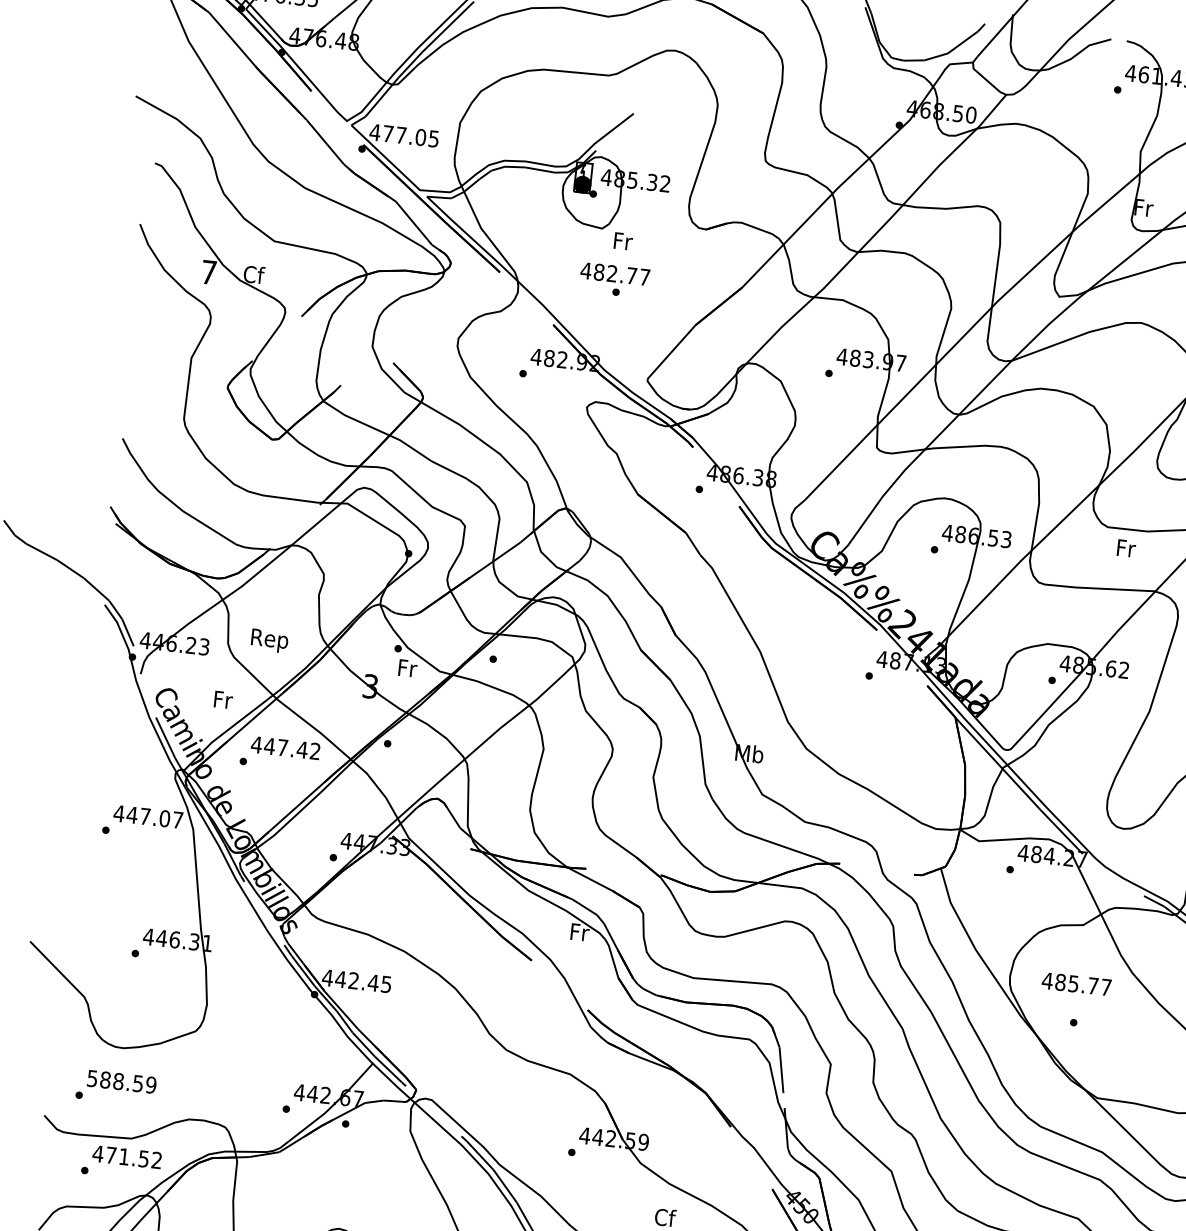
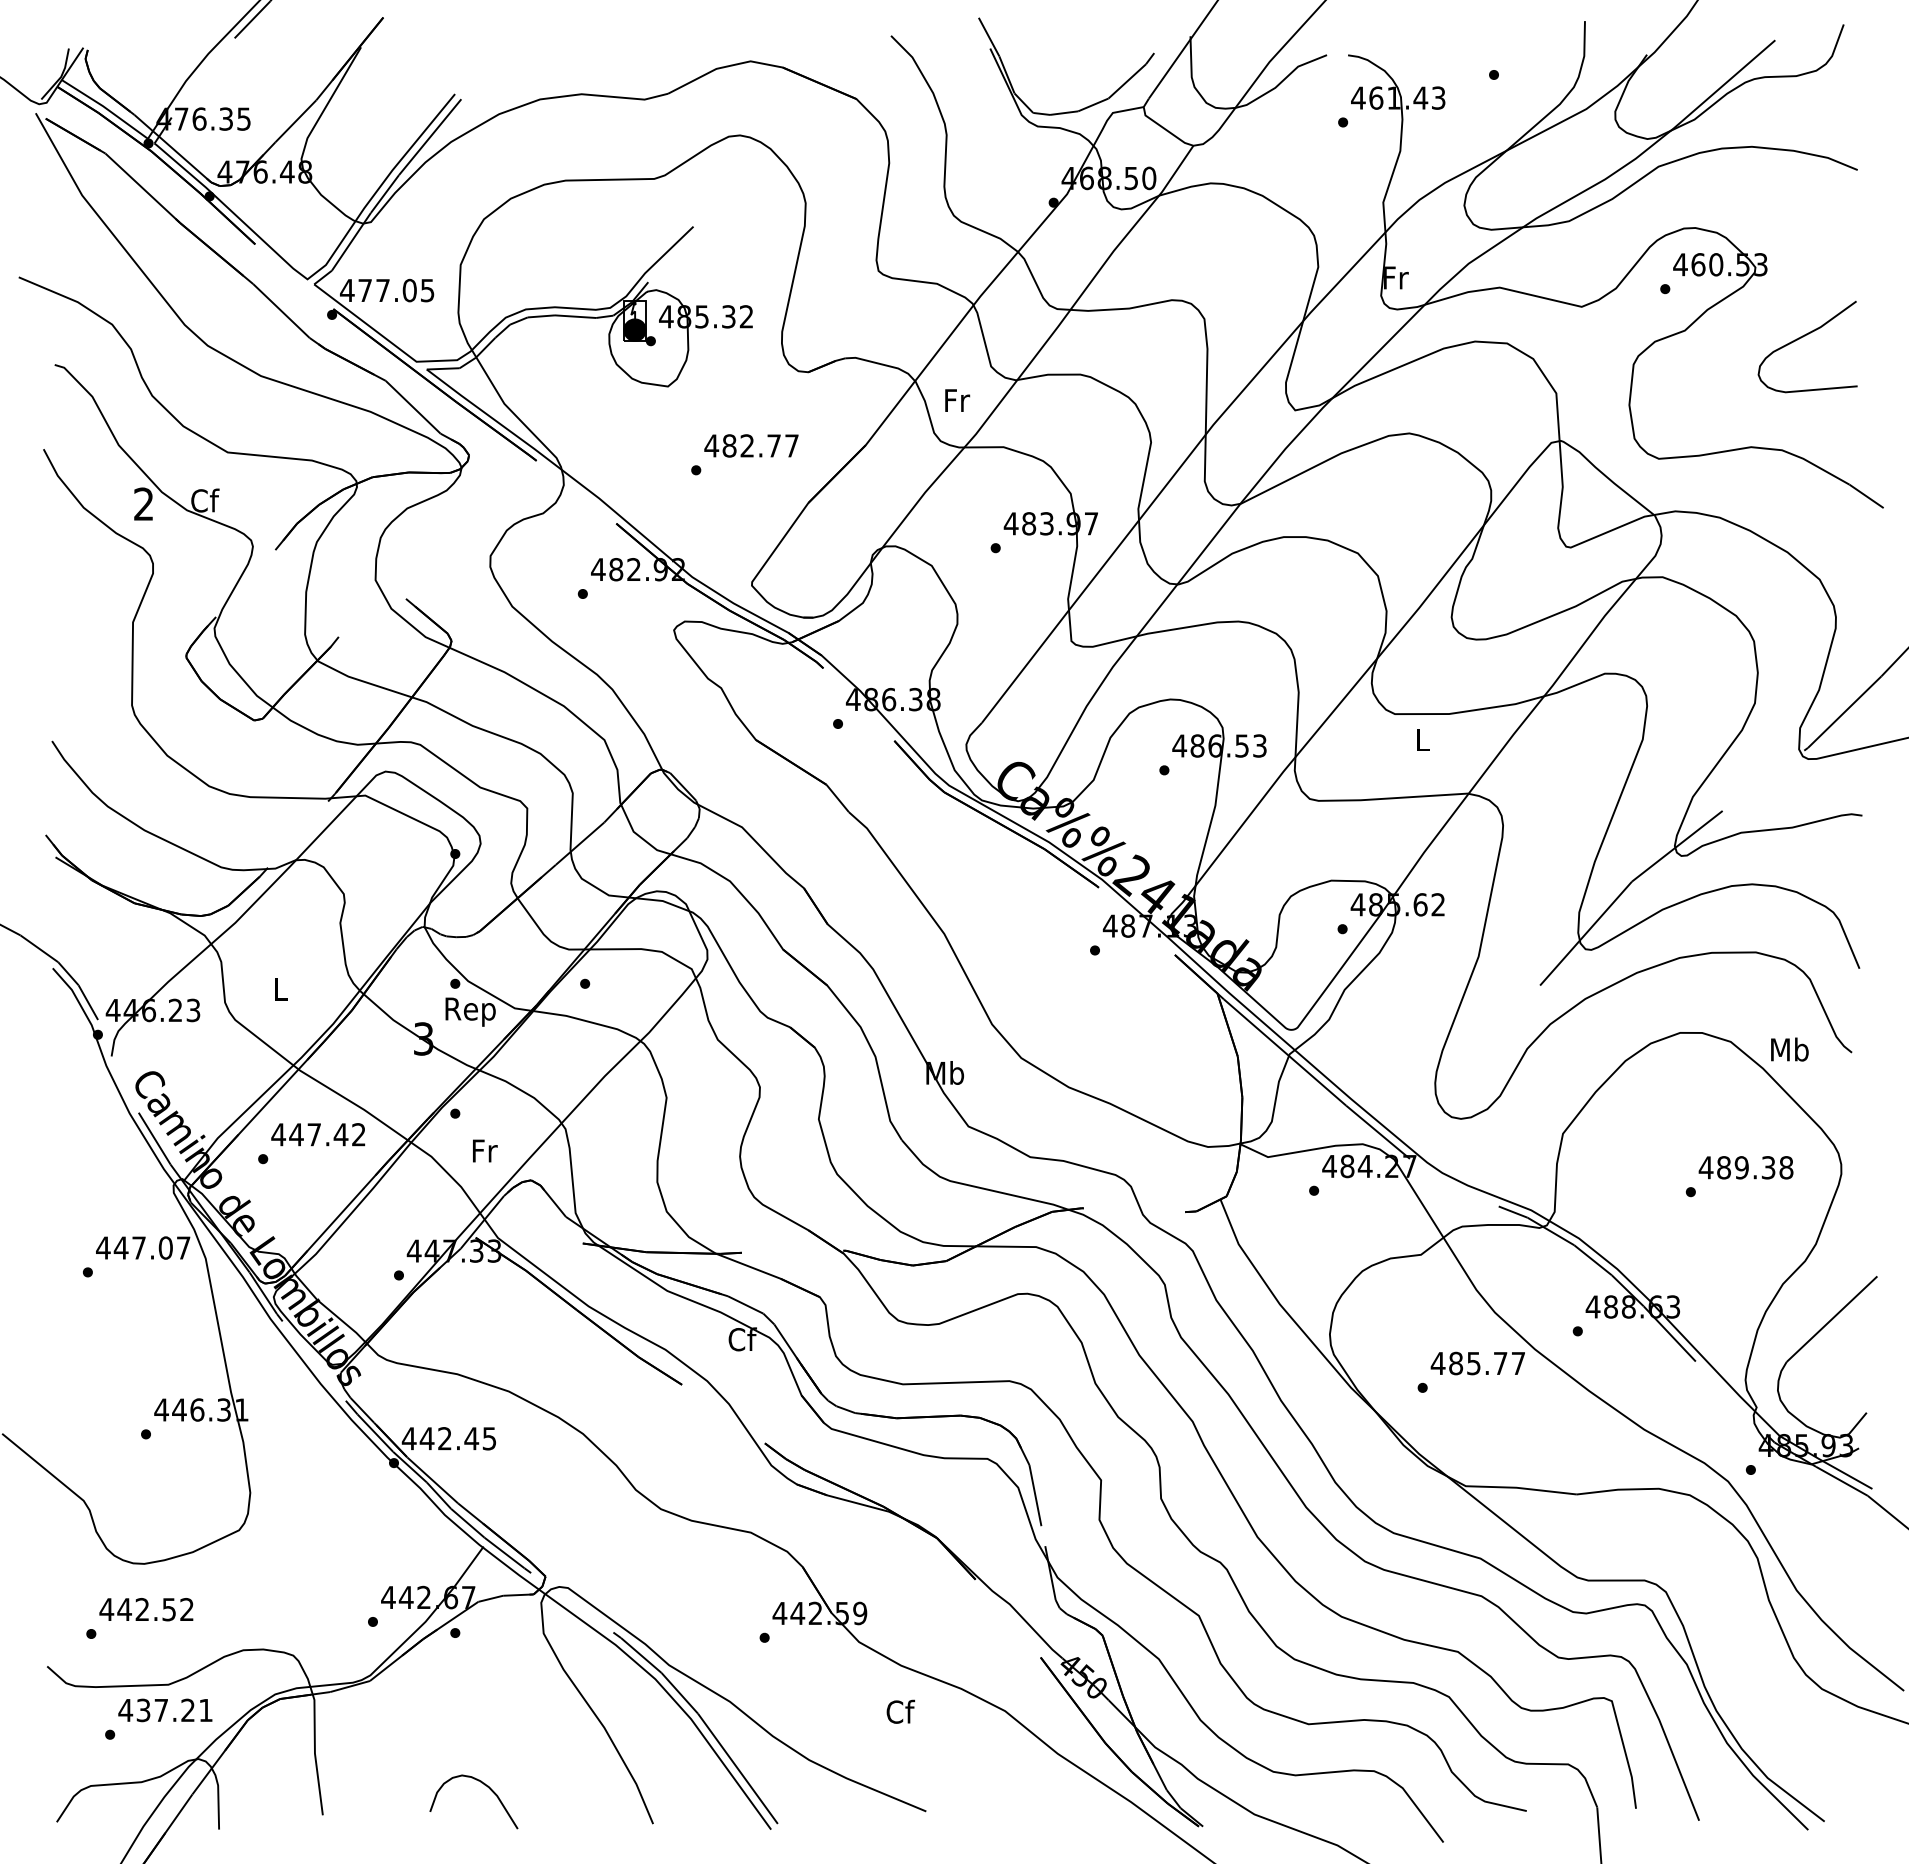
text: (623, 241) -> (957, 400), moved
text: (208, 271) -> (143, 503), 7 -> 2
text: (615, 273) -> (751, 445), moved
text: (1126, 548) -> (1423, 739), Fr -> L
text: (269, 640) -> (280, 992), Rep -> L
text: (407, 670) -> (470, 1011), Fr -> Rep
text: (223, 699) -> (485, 1150), moved
text: (579, 932) -> (742, 1339), Fr -> Cf
text: (1076, 984) -> (1477, 1363), moved
text: (121, 1081) -> (146, 1609), 588.59 -> 442.52
text: (133, 1157) -> (174, 1710), 471.52 -> 437.21

